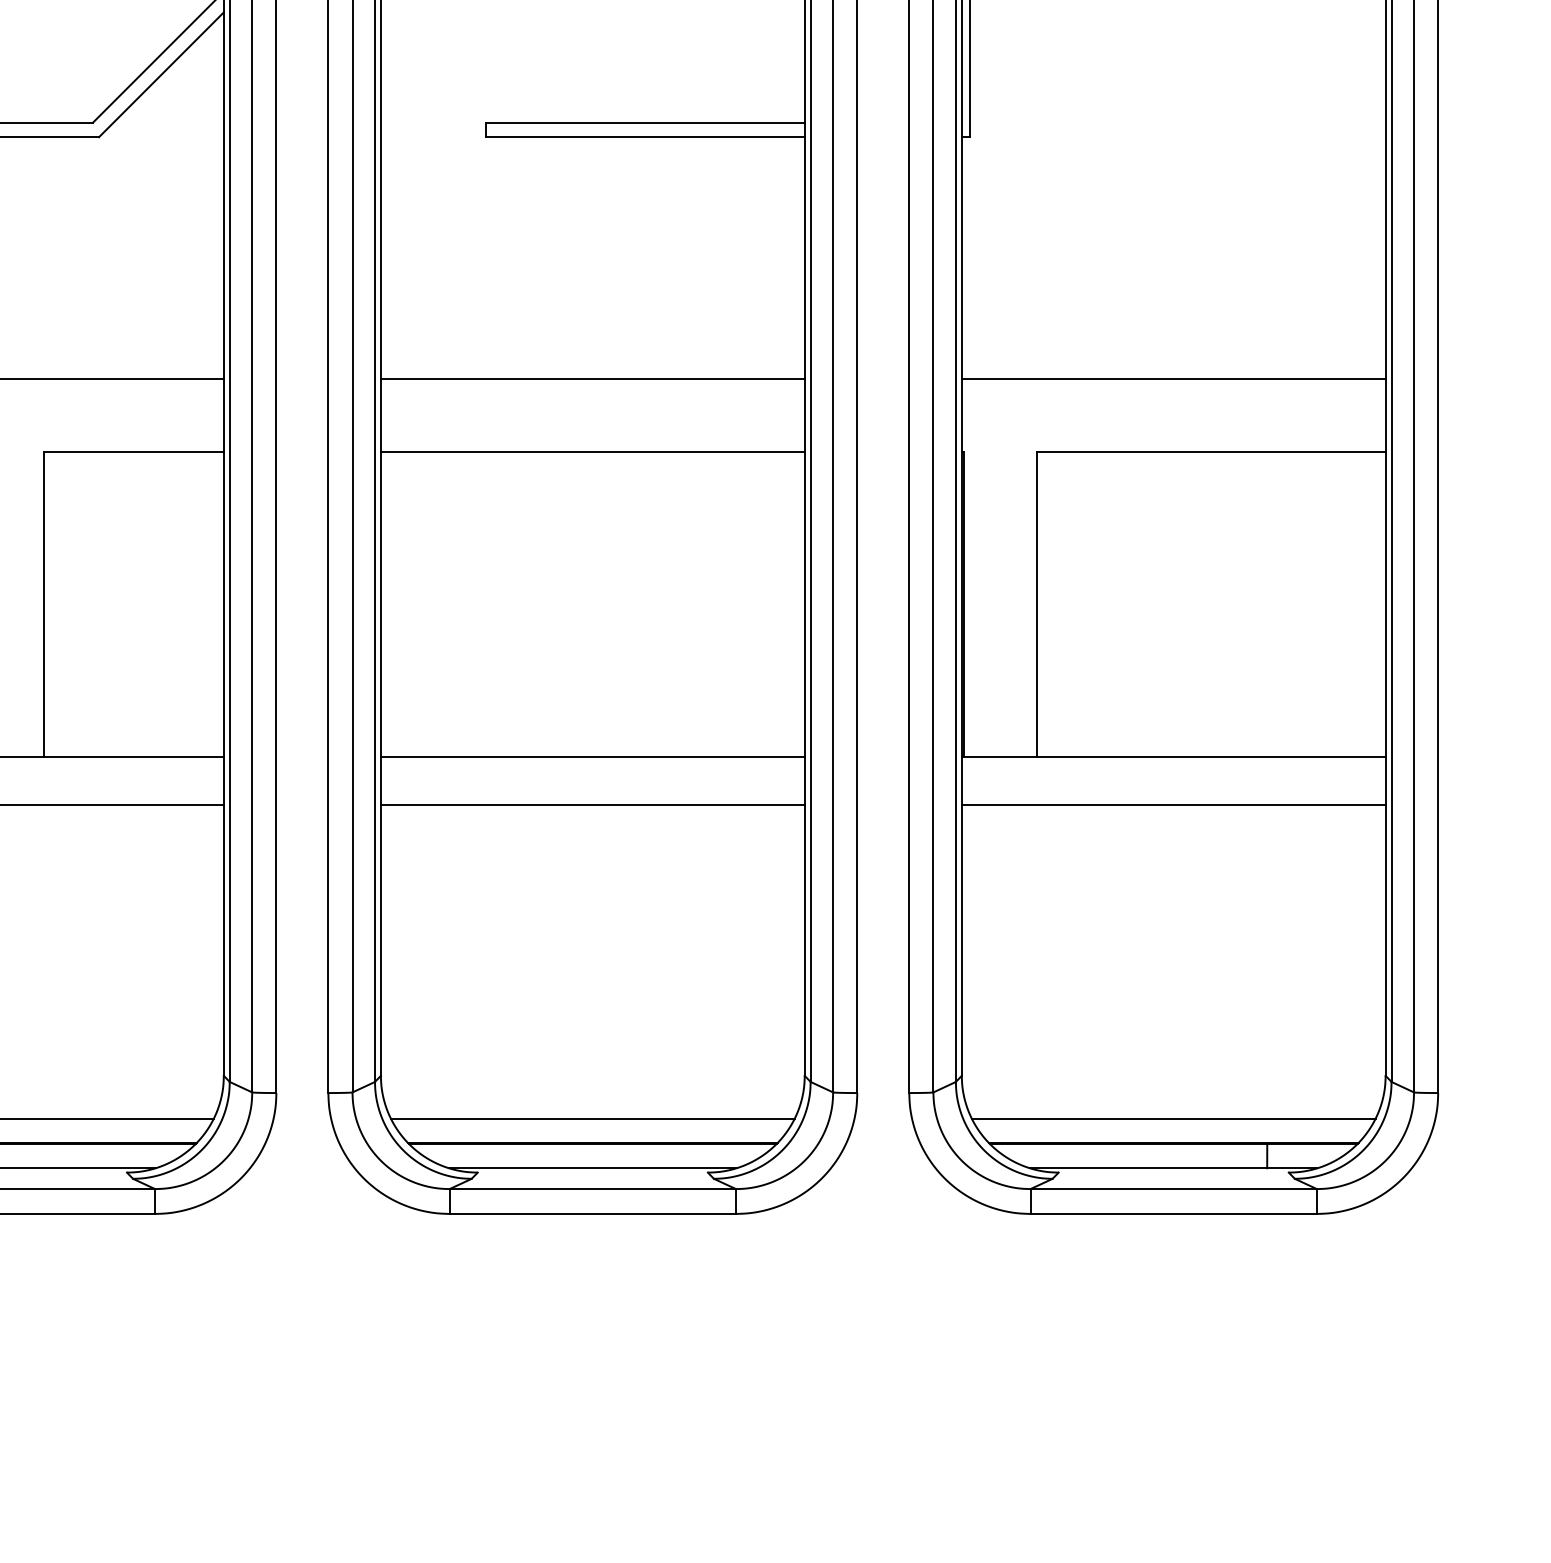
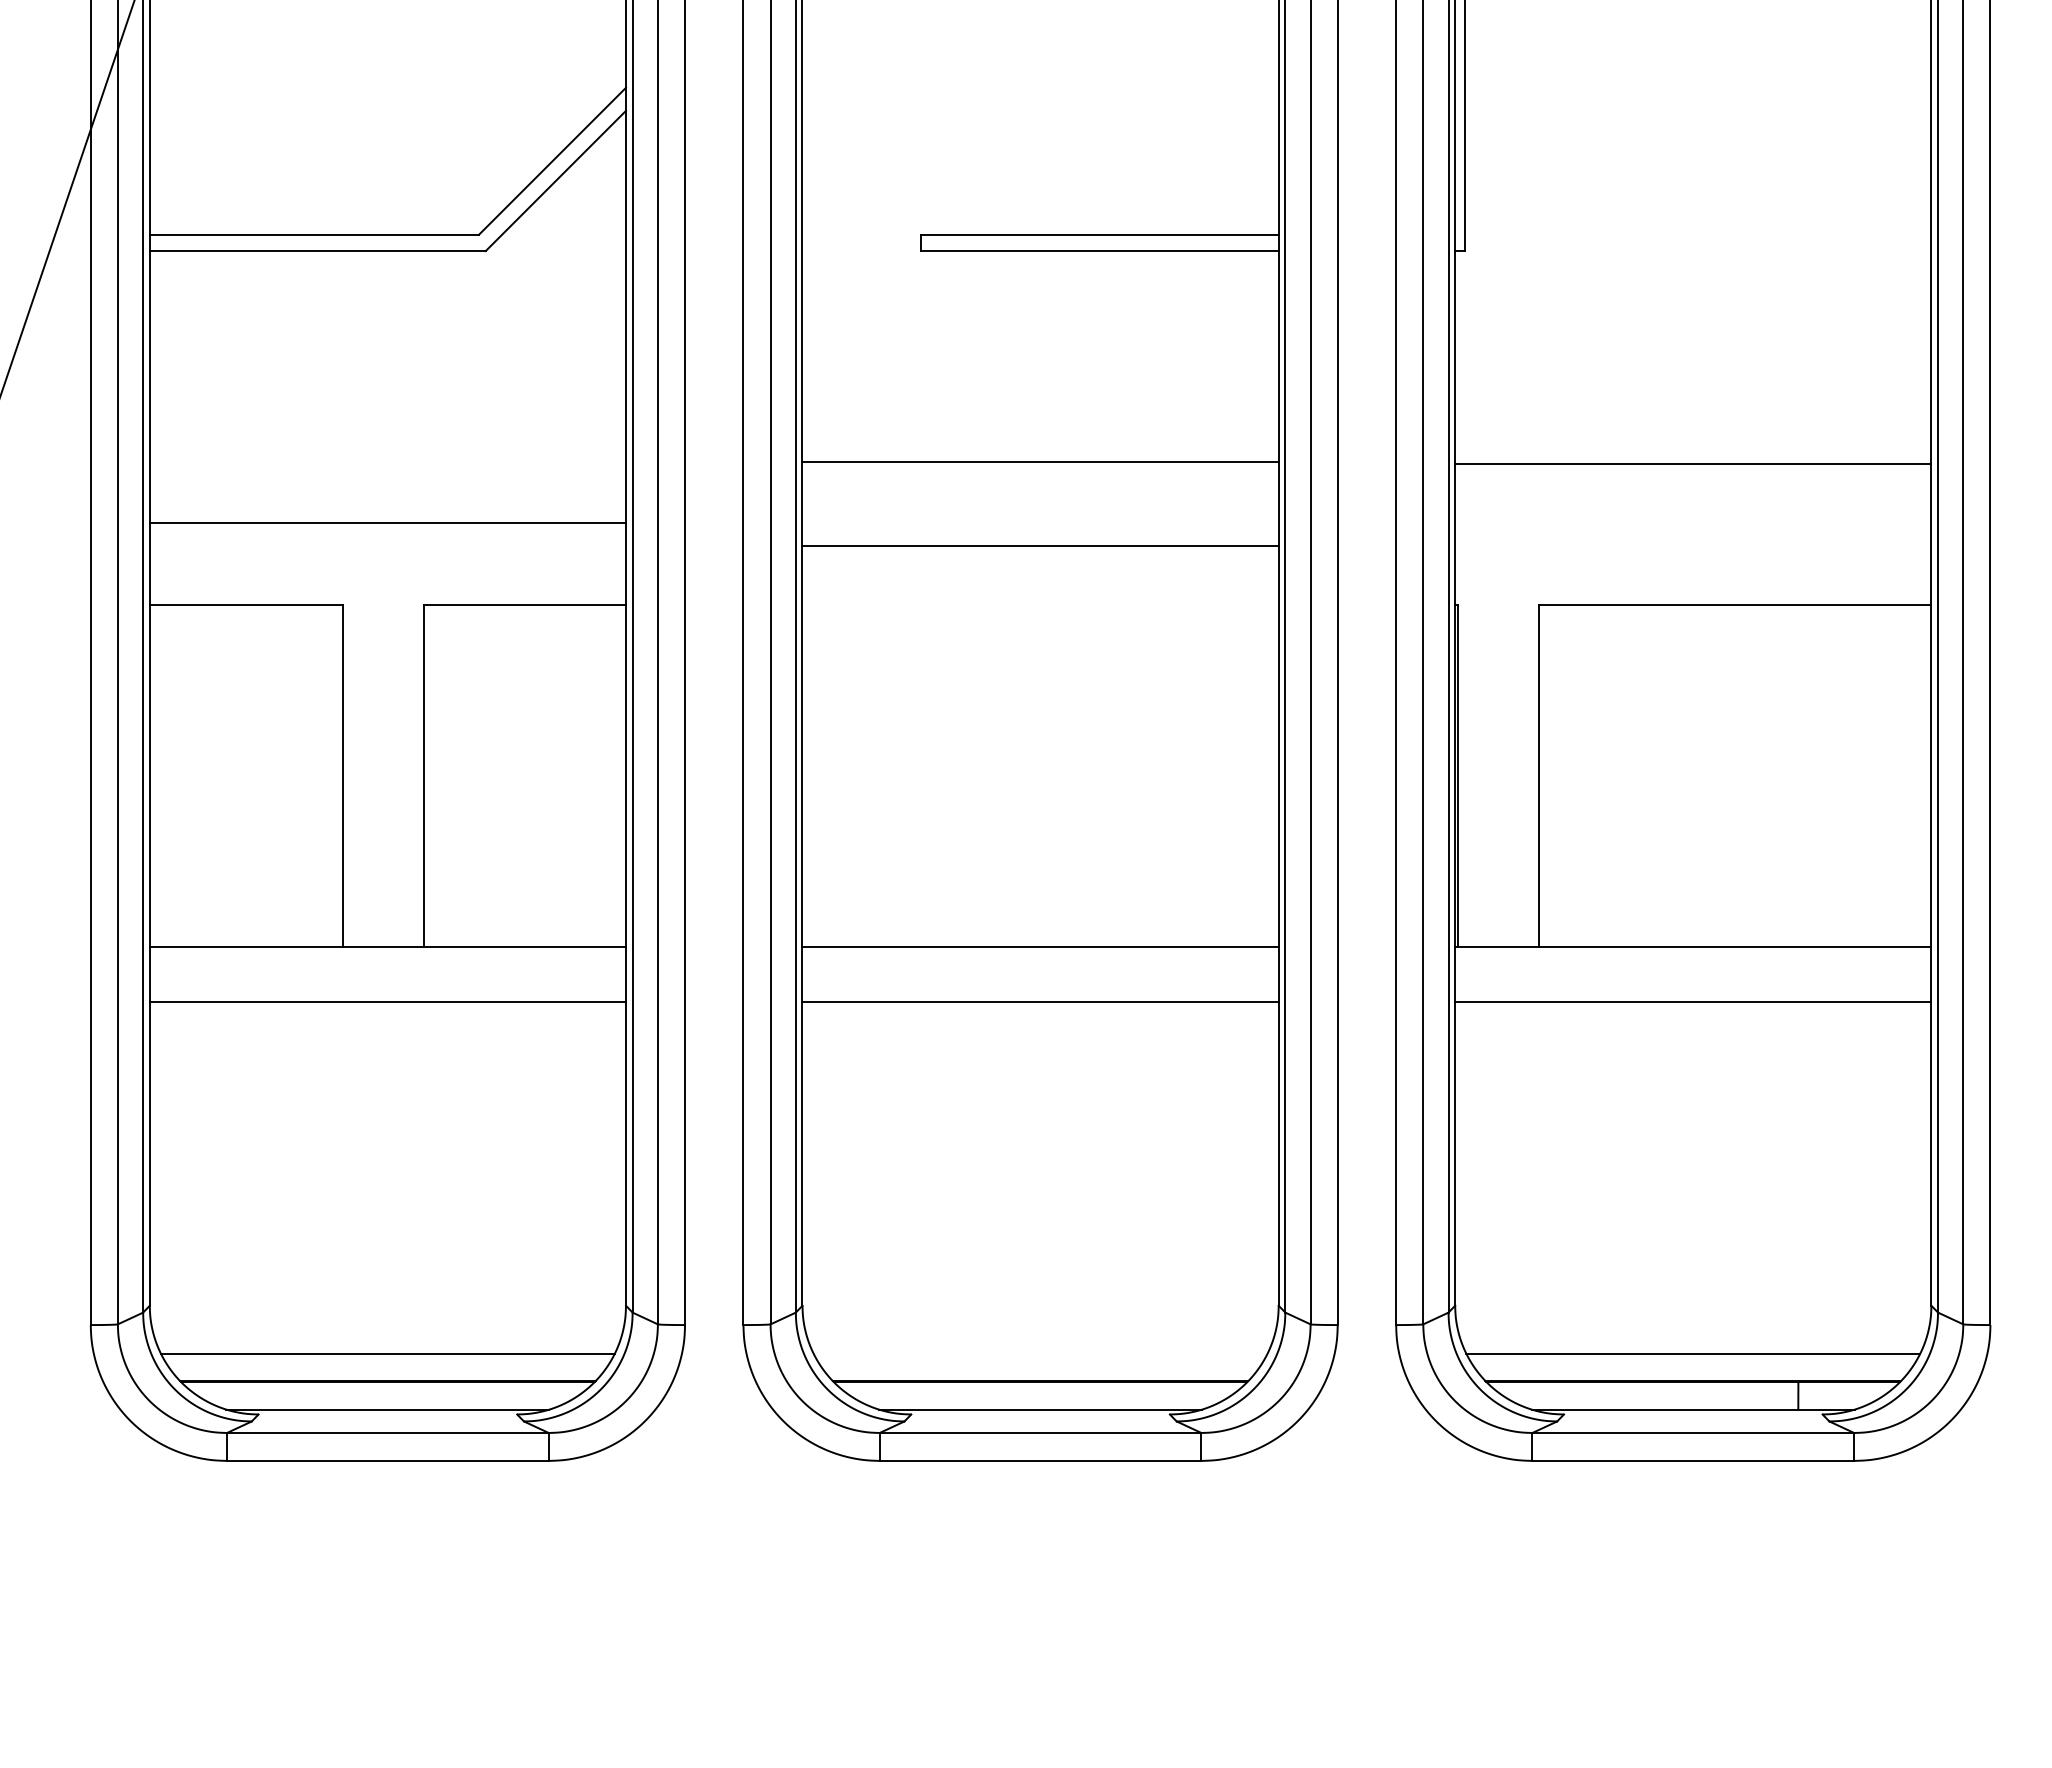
line: (592, 379) -> (1040, 462), moved
line: (1173, 379) -> (1693, 464), moved
line: (592, 451) -> (1040, 545), moved
line: (592, 1118) -> (1040, 1353), removed

